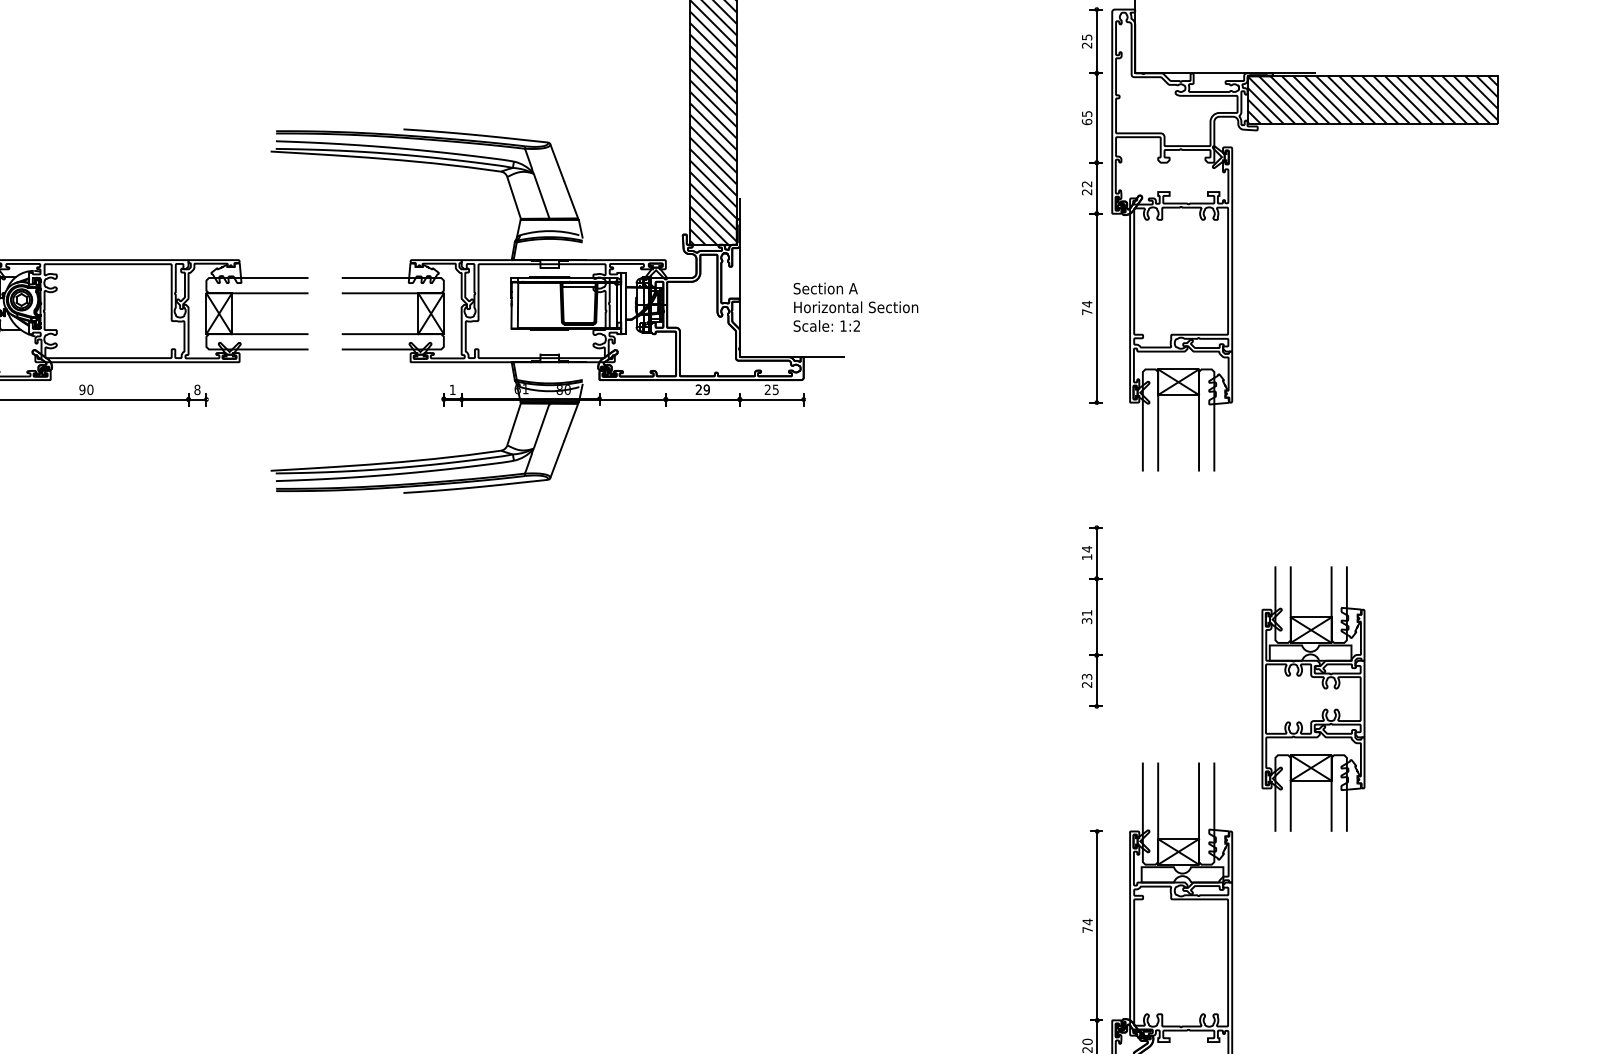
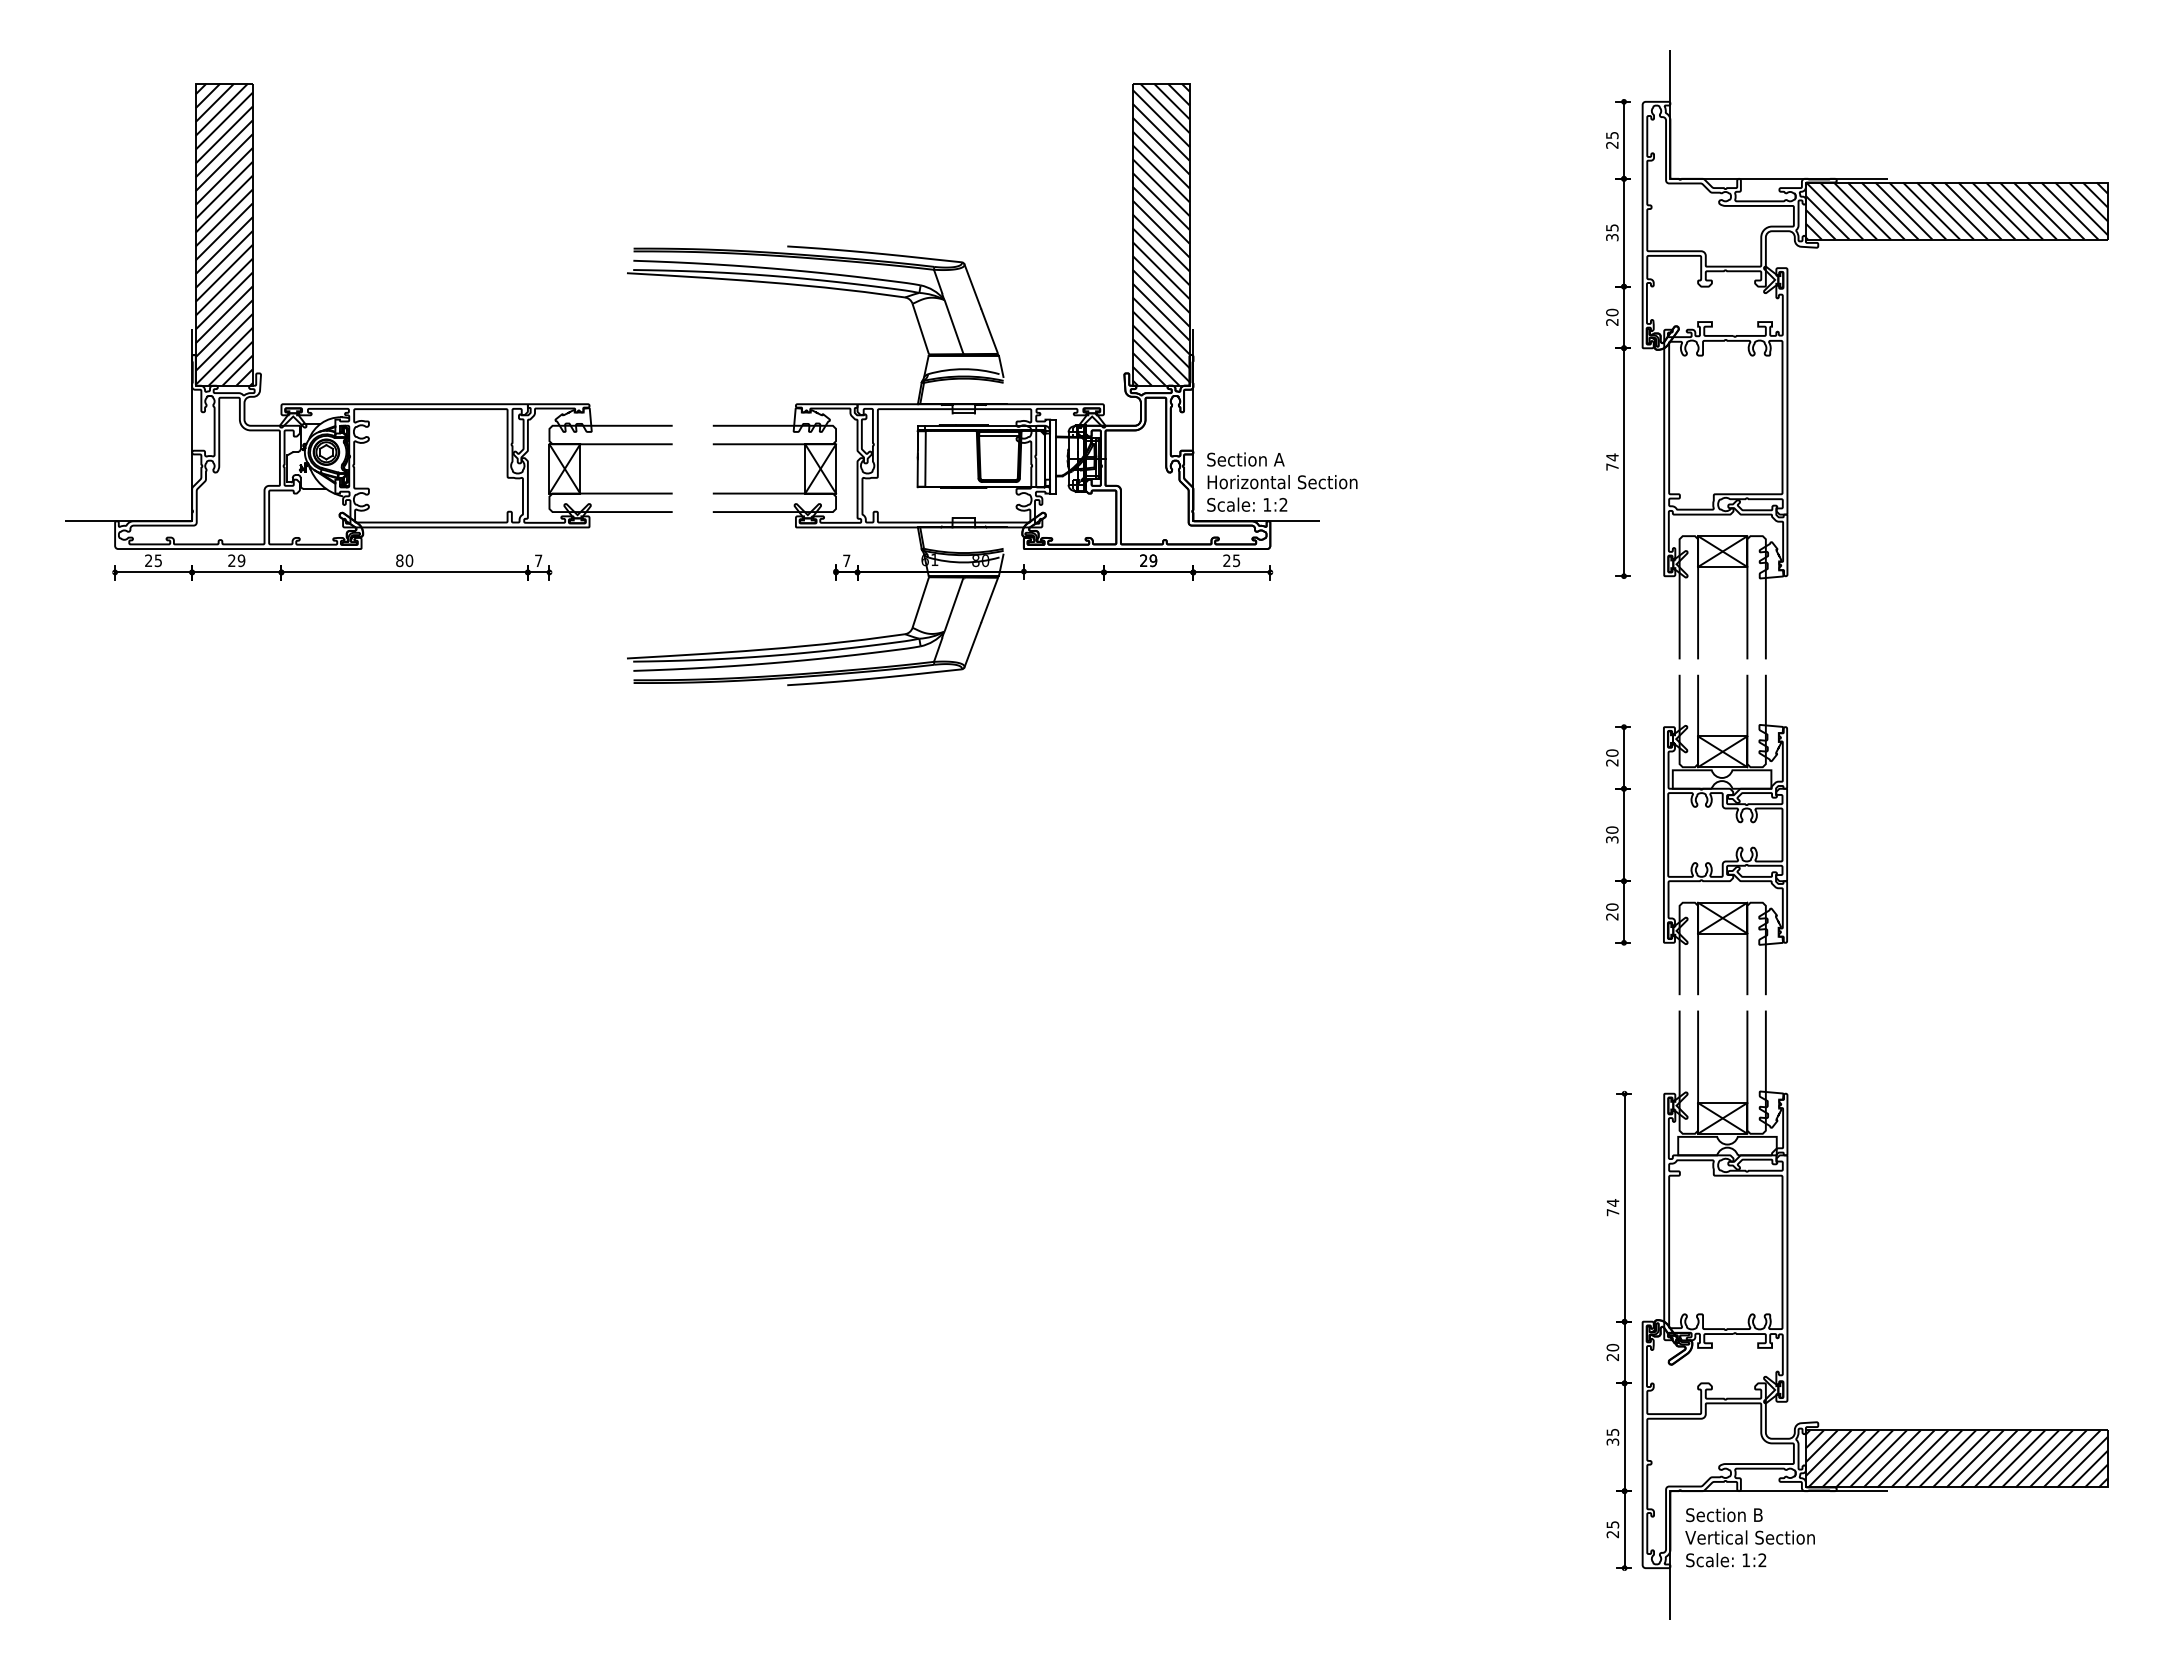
text: (1087, 121) -> (1612, 237), 65 -> 35
text: (1087, 184) -> (1612, 312), 22 -> 20
text: (856, 306) -> (1282, 481), moved
text: (82, 389) -> (399, 560), 90 -> 80
text: (197, 389) -> (538, 560), 8 -> 7
text: (452, 389) -> (846, 560), 1 -> 7
text: (1087, 552) -> (1612, 757), 14 -> 20
text: (1087, 612) -> (1612, 829), 31 -> 30
text: (1087, 676) -> (1612, 906), 23 -> 20
part: (1313, 698) -> (1725, 834), moved

